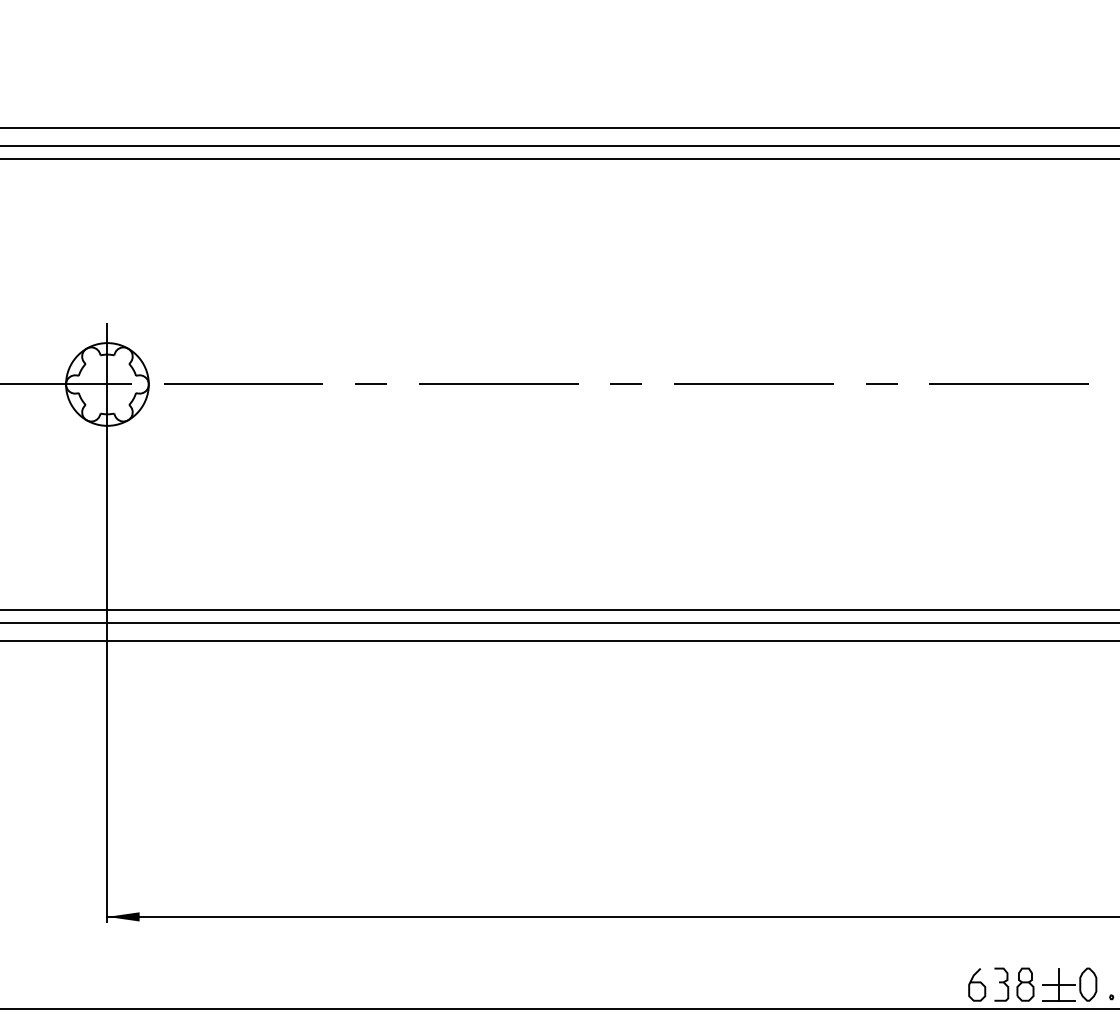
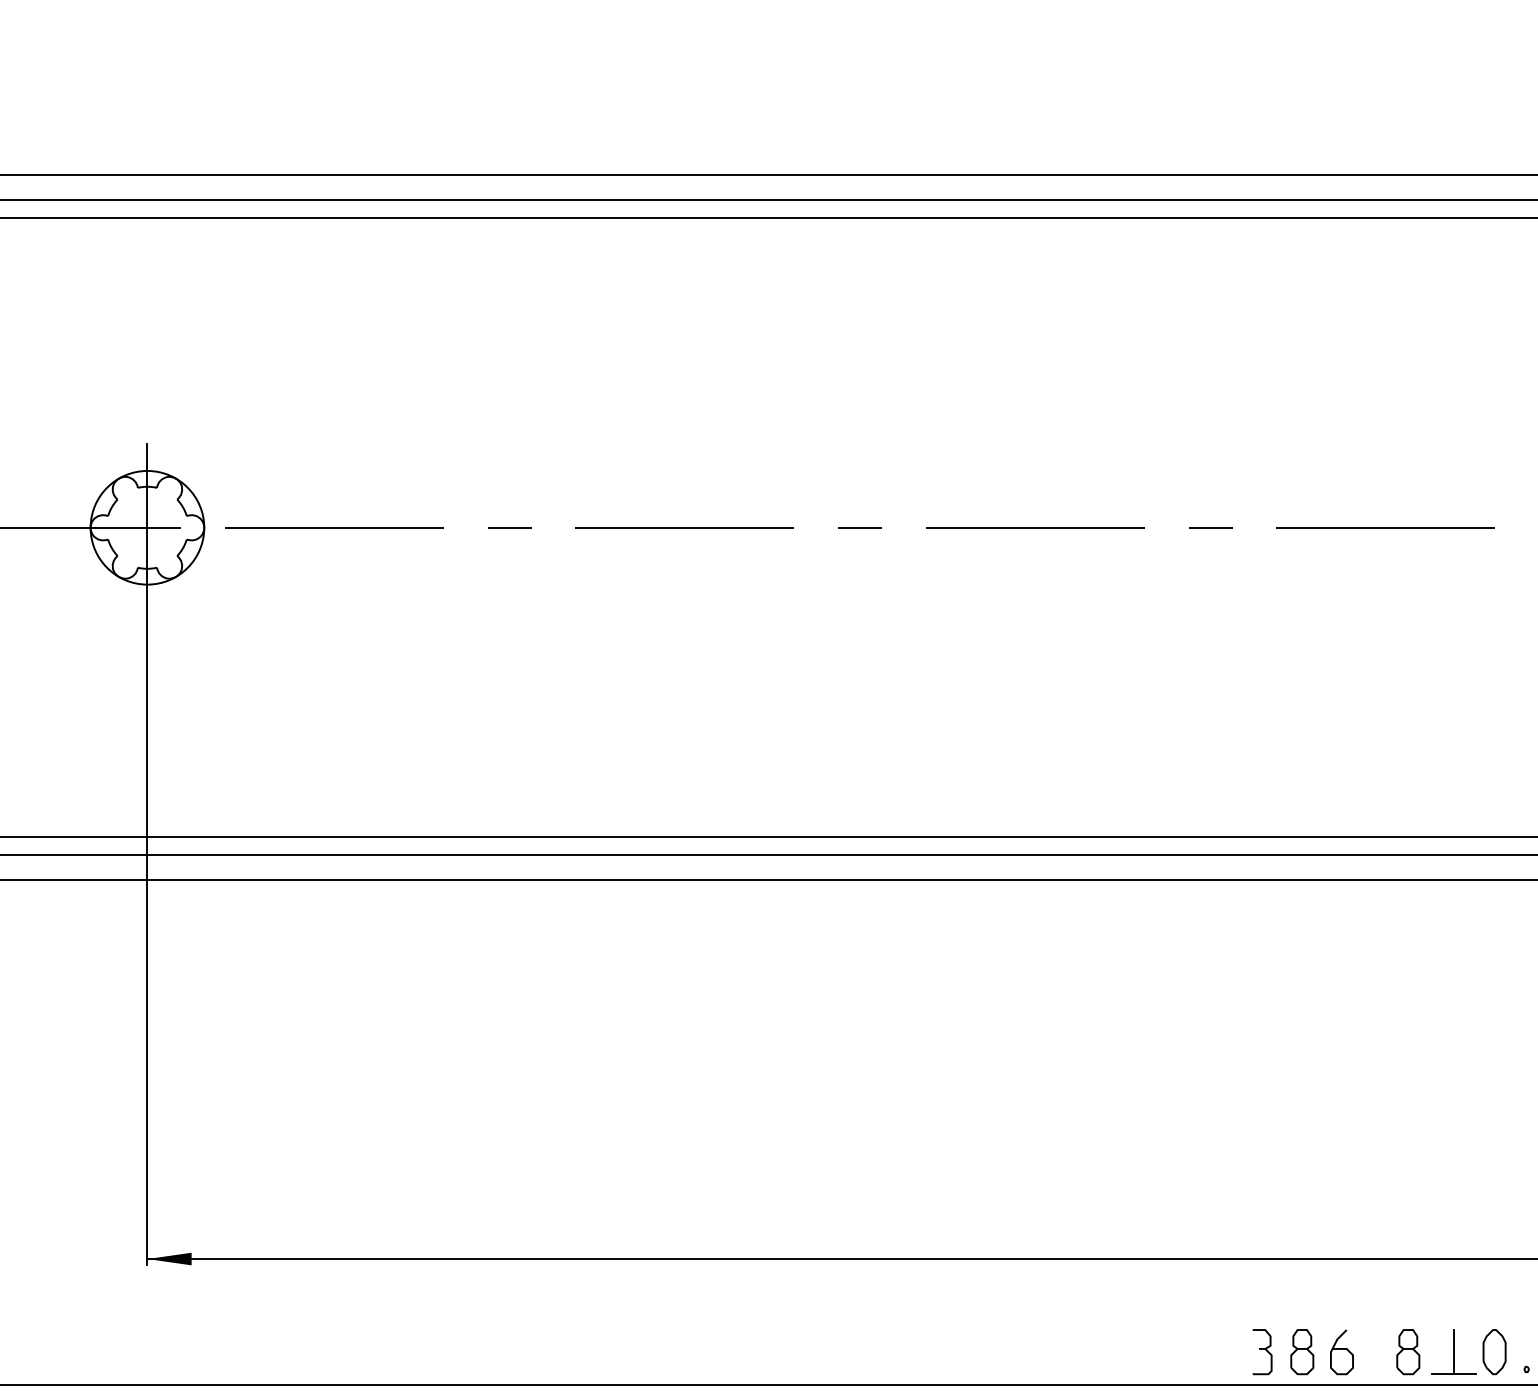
part: (948, 984) -> (1302, 1352), added
part: (1001, 984) -> (1262, 1352), moved
line: (1058, 984) -> (1453, 1352), removed

